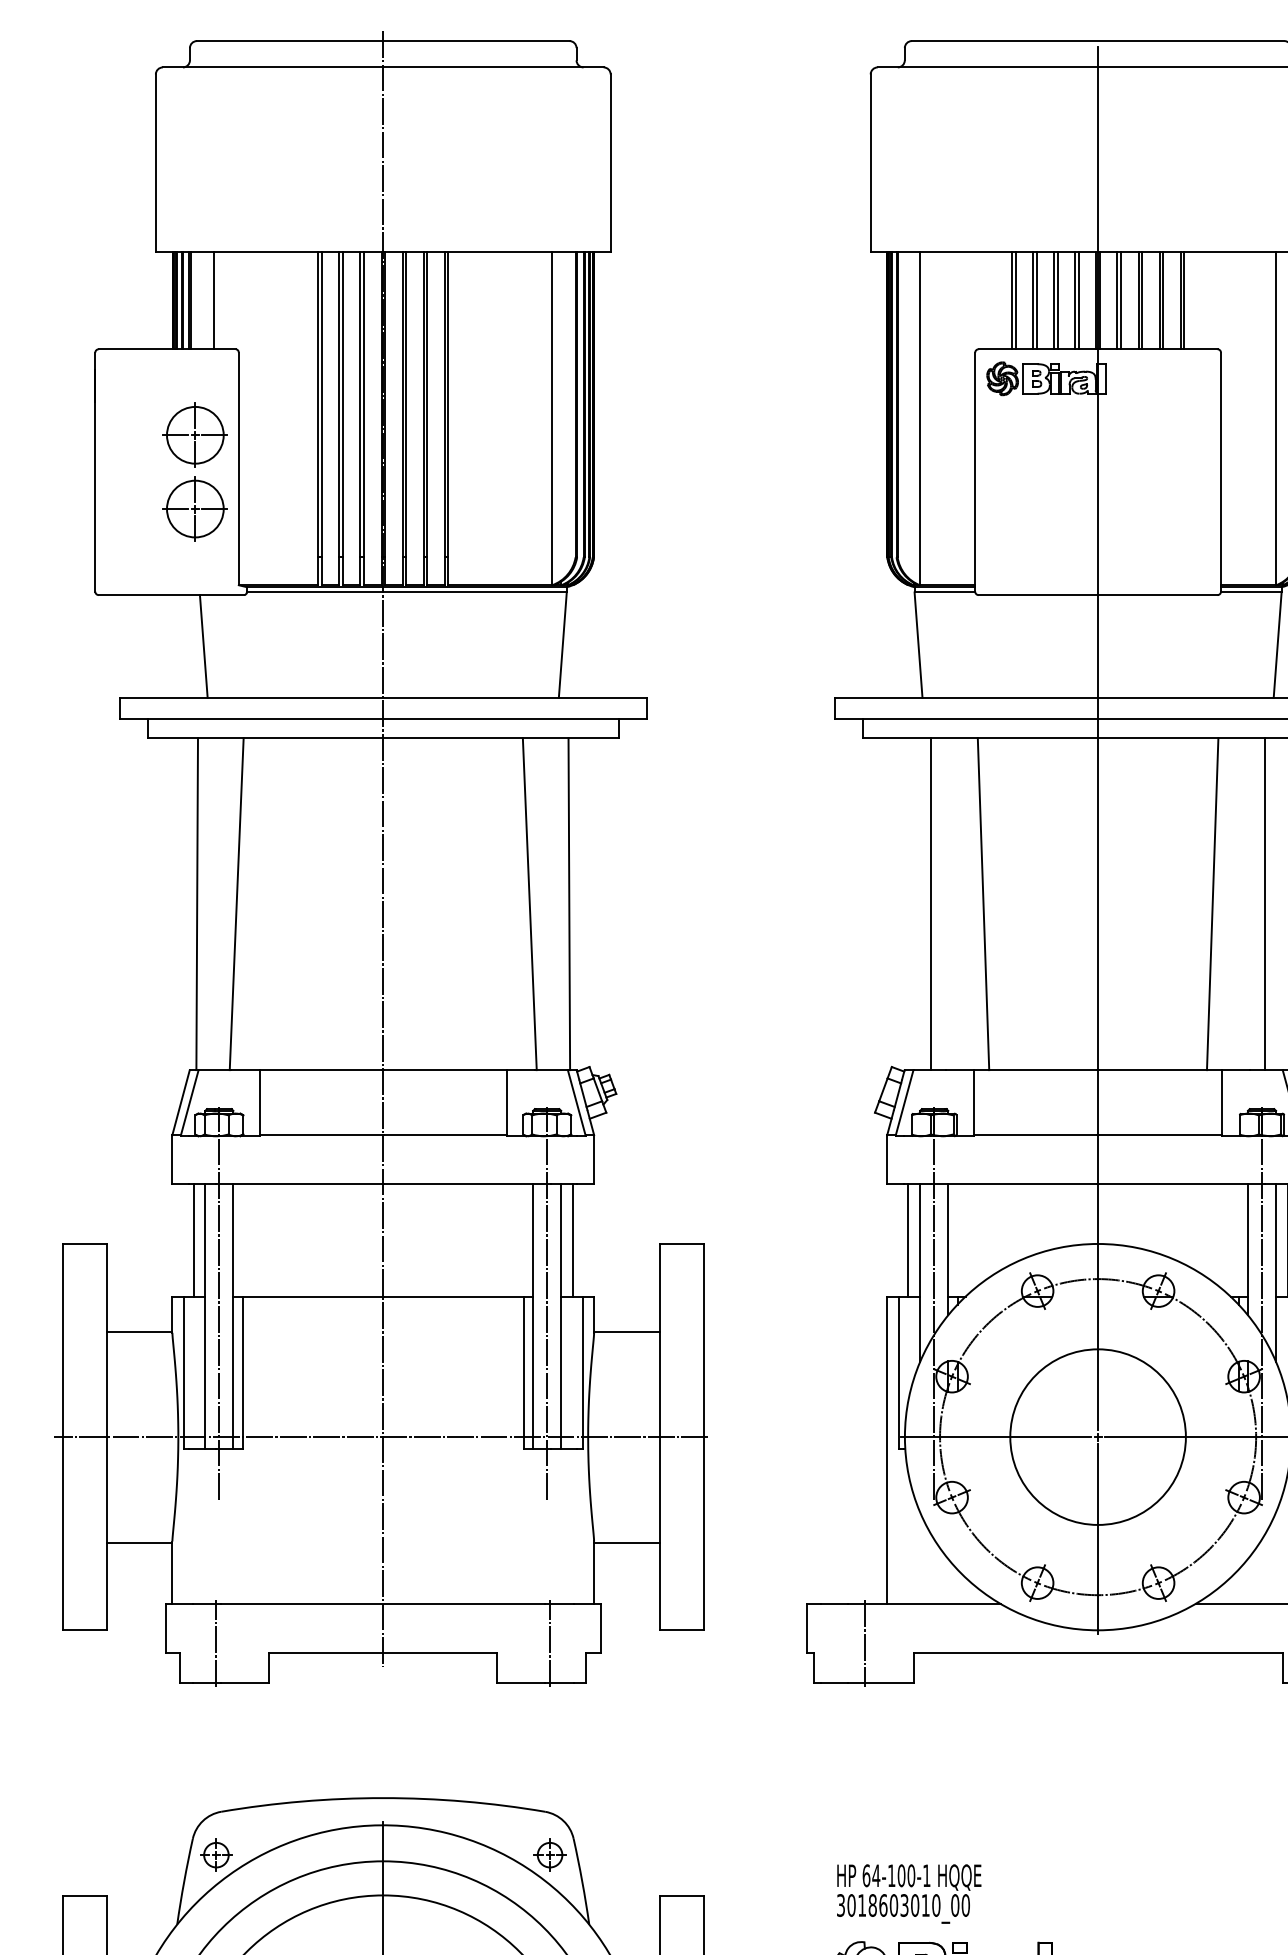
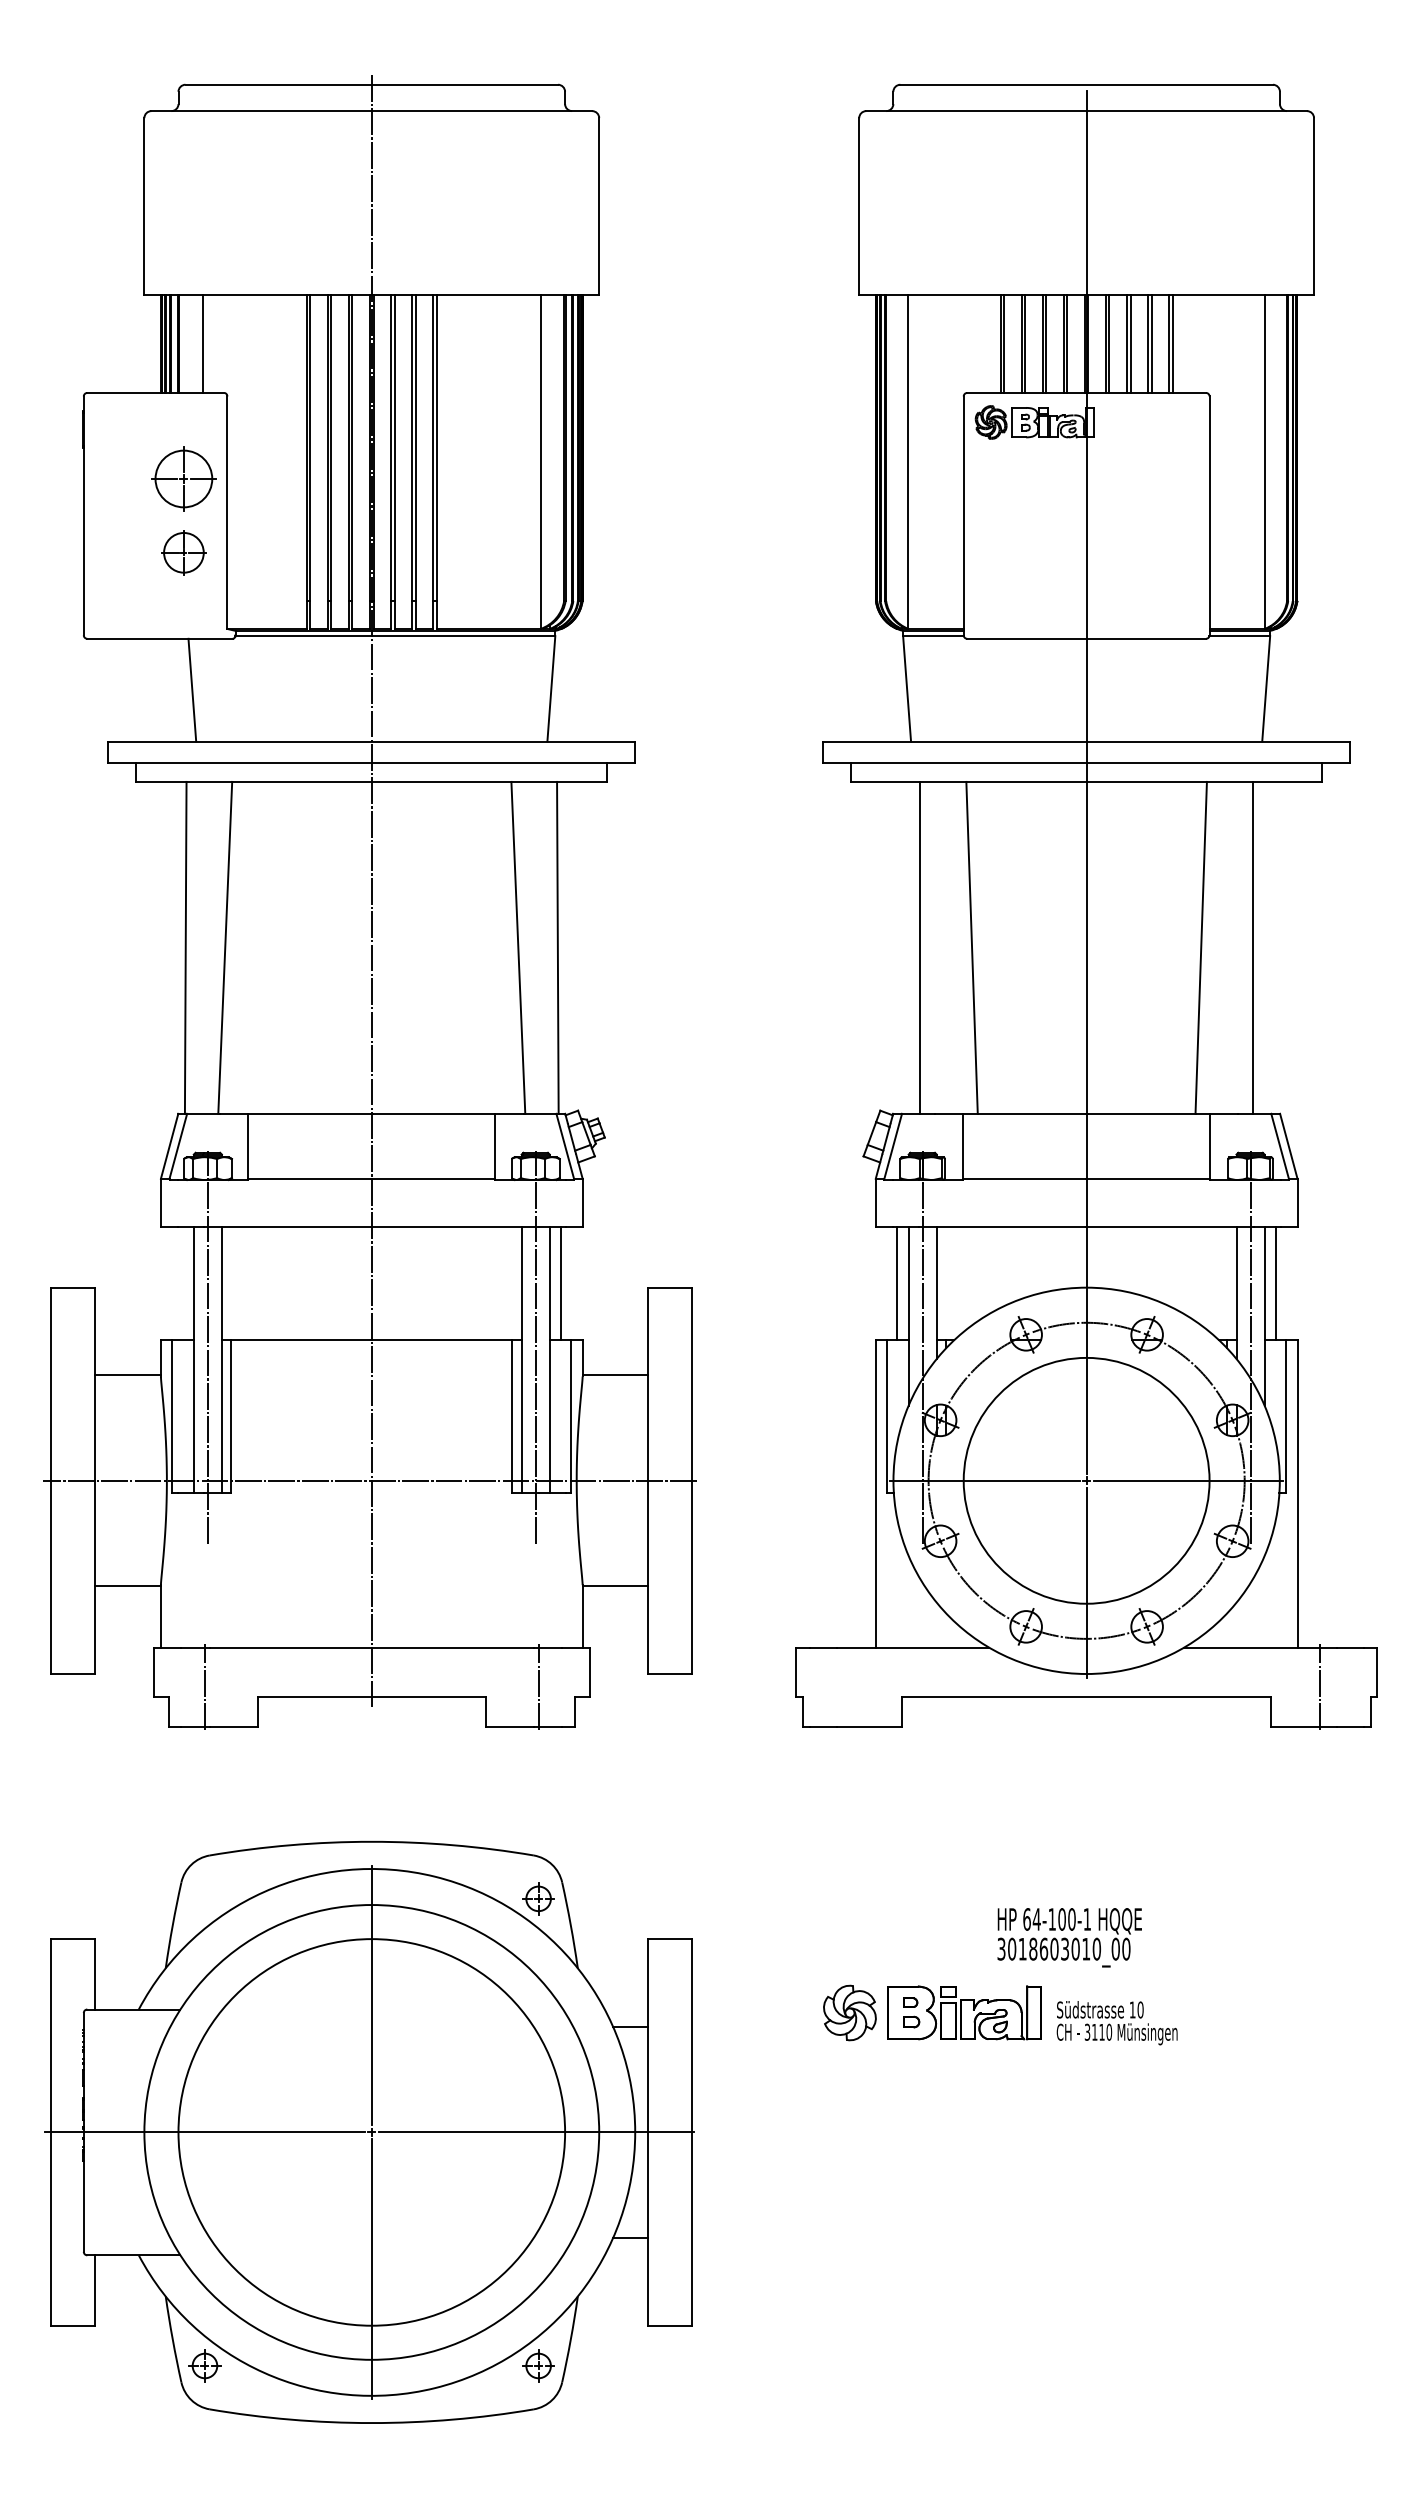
part: (194, 508) -> (183, 552), size x0.7
line: (193, 1239) -> (182, 1283), removed
circle: (1097, 1436) -> (1086, 1480), size x1.4
line: (864, 1643) -> (853, 1687), removed
part: (215, 1854) -> (204, 1898), removed
text: (908, 1893) -> (1069, 1937), moved

